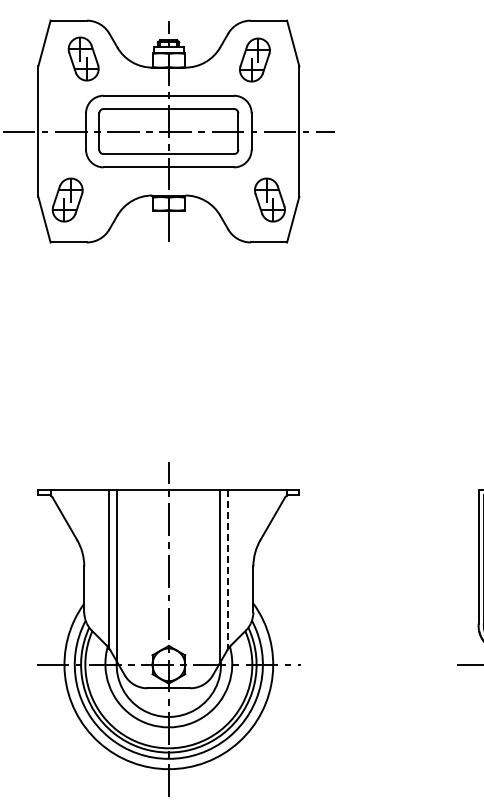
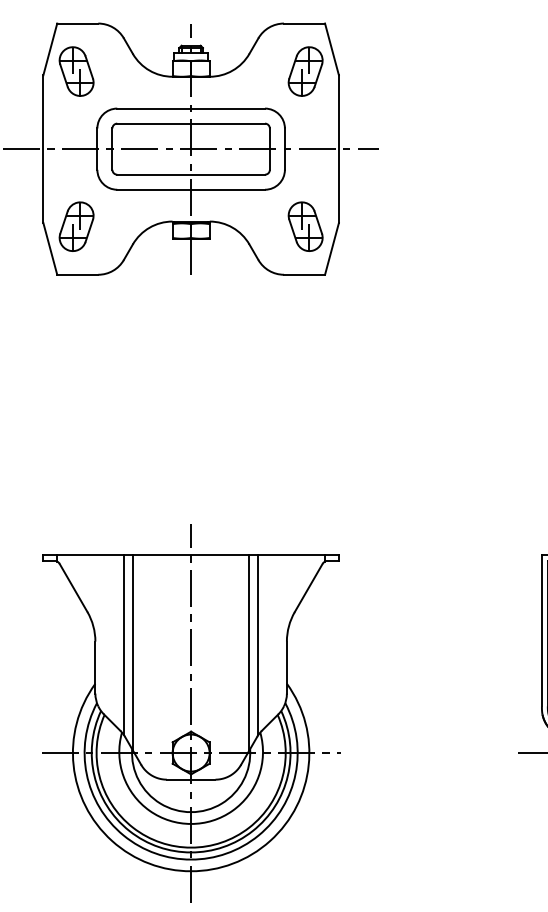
part: (83, 58) -> (76, 70), moved
part: (254, 59) -> (305, 70), moved
line: (228, 569) -> (258, 645), dashed -> solid

